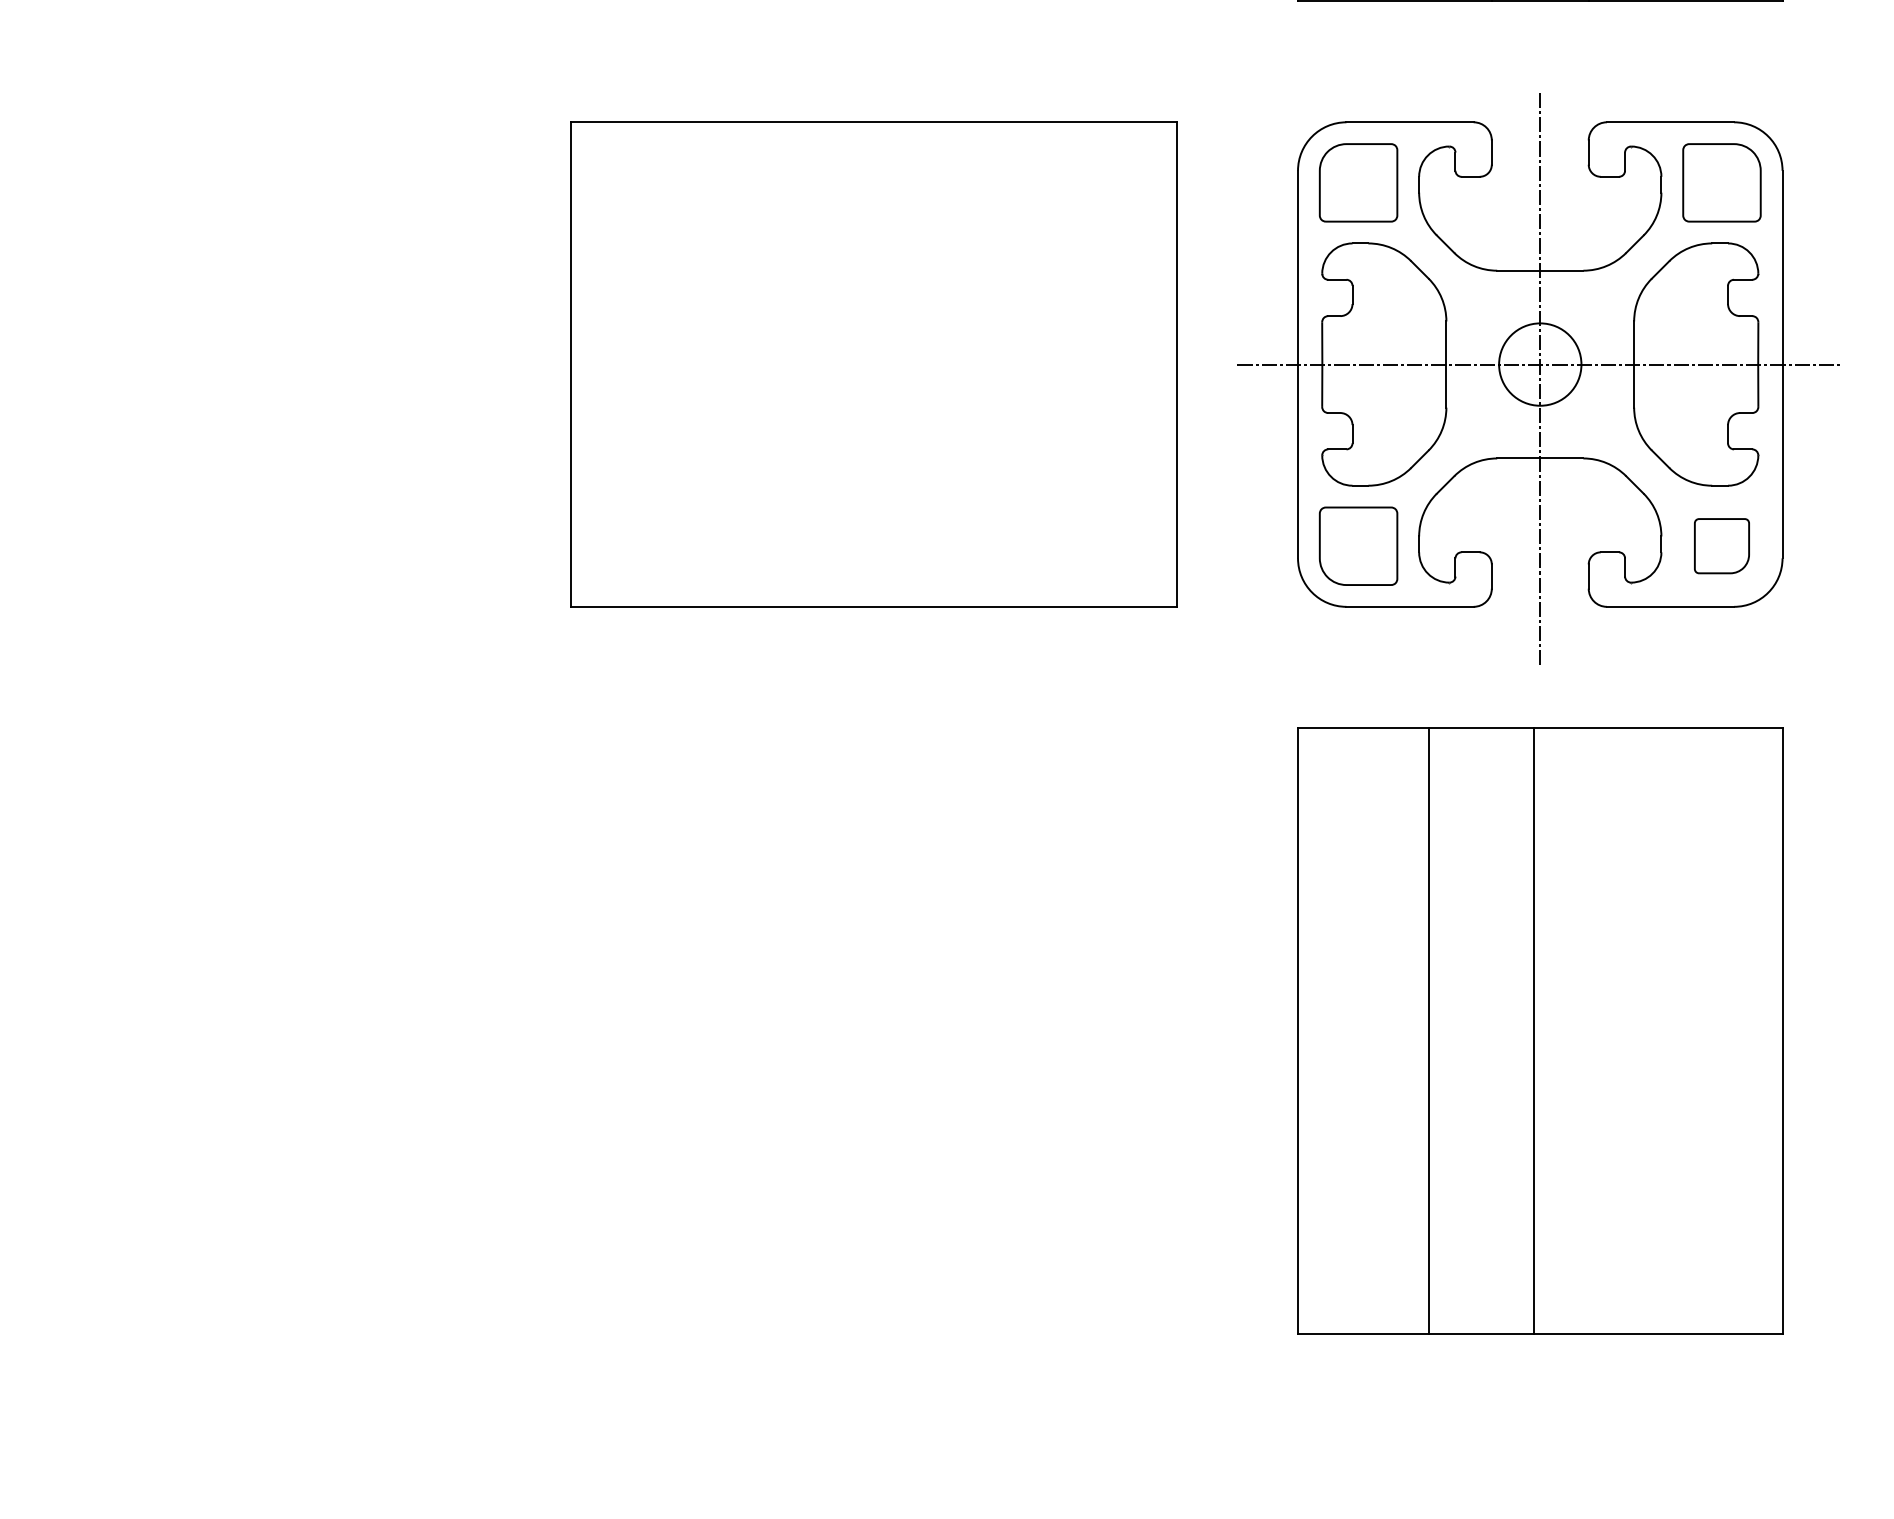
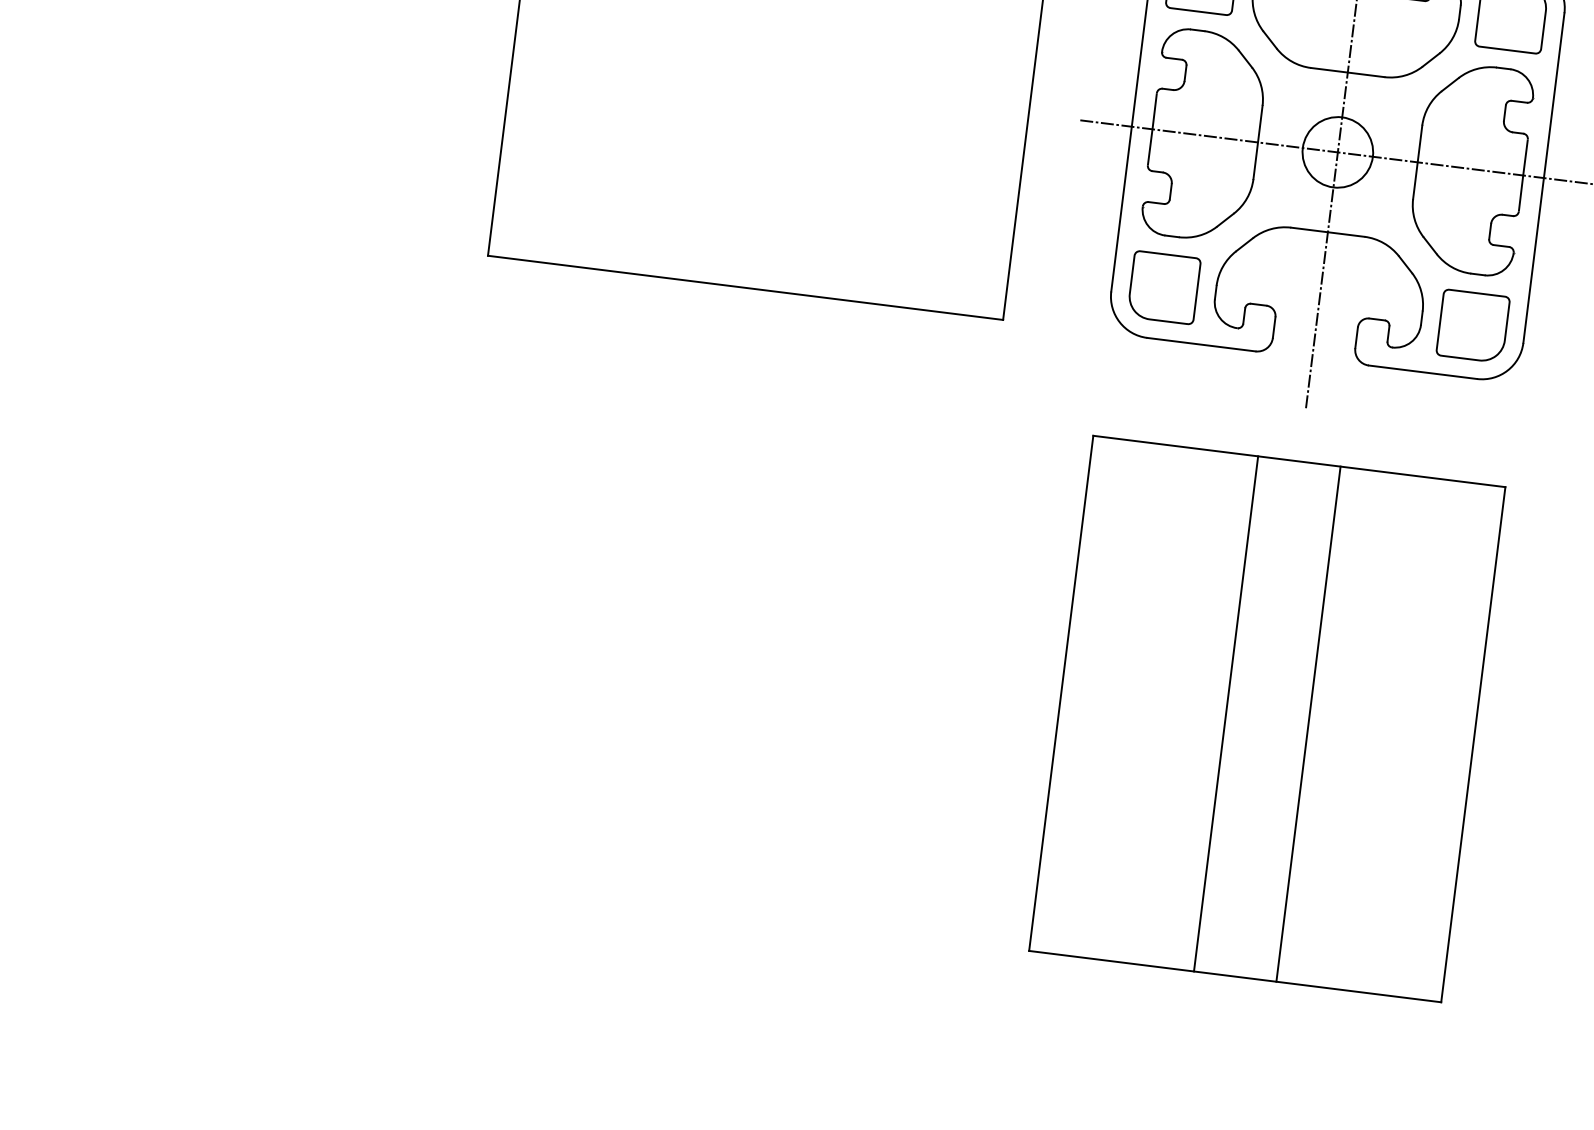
part: (1721, 545) -> (1472, 325), size x1.43
line: (1428, 1030) -> (1225, 713), moved
line: (1533, 1030) -> (1308, 723), moved

